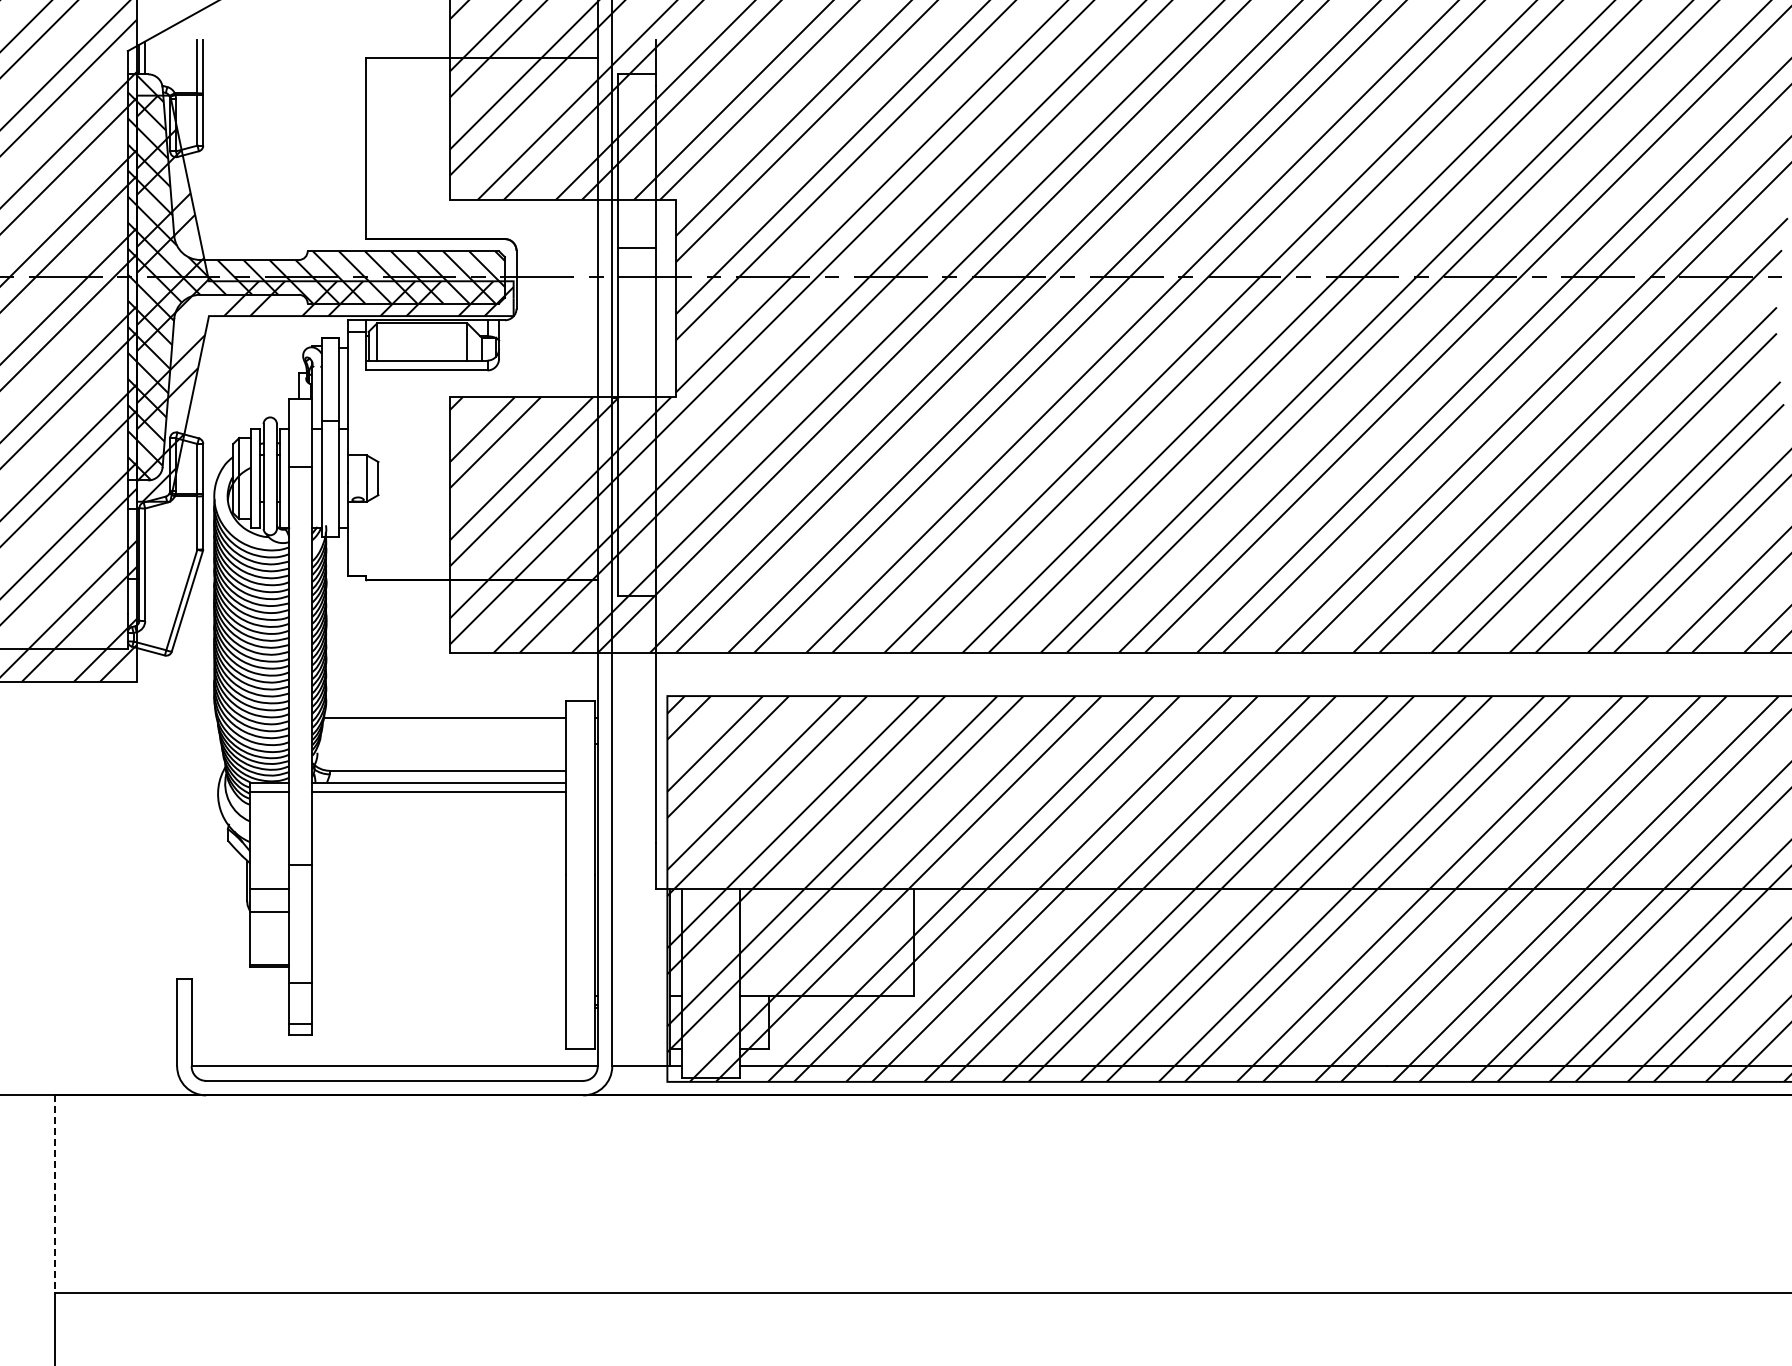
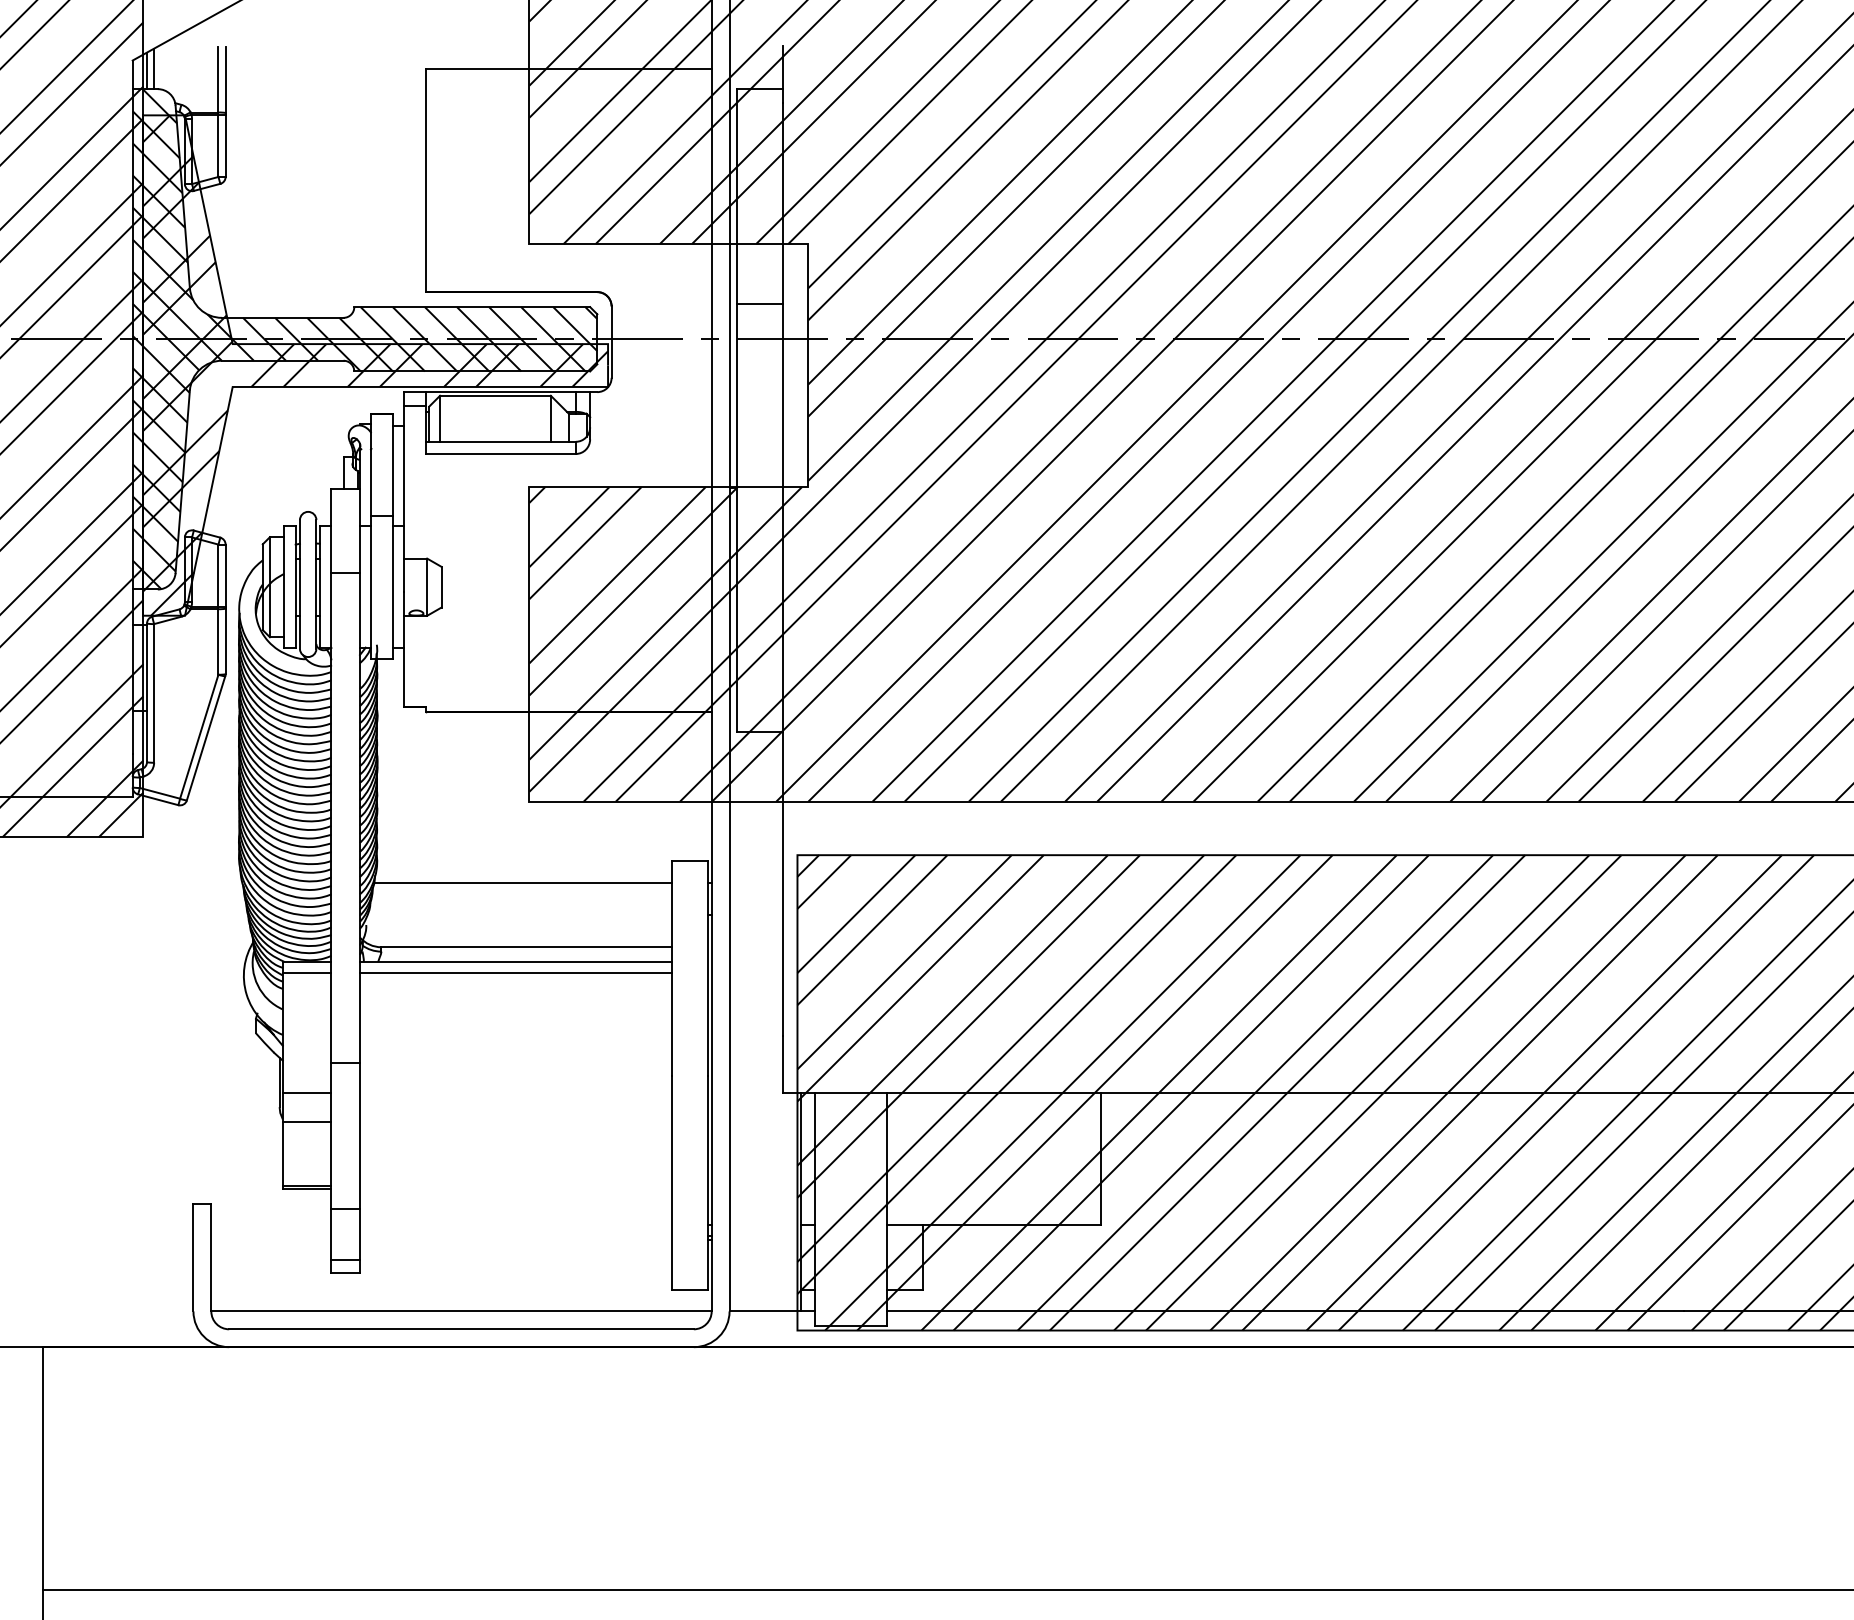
line: (55, 1194) -> (43, 1469), dashed -> solid

